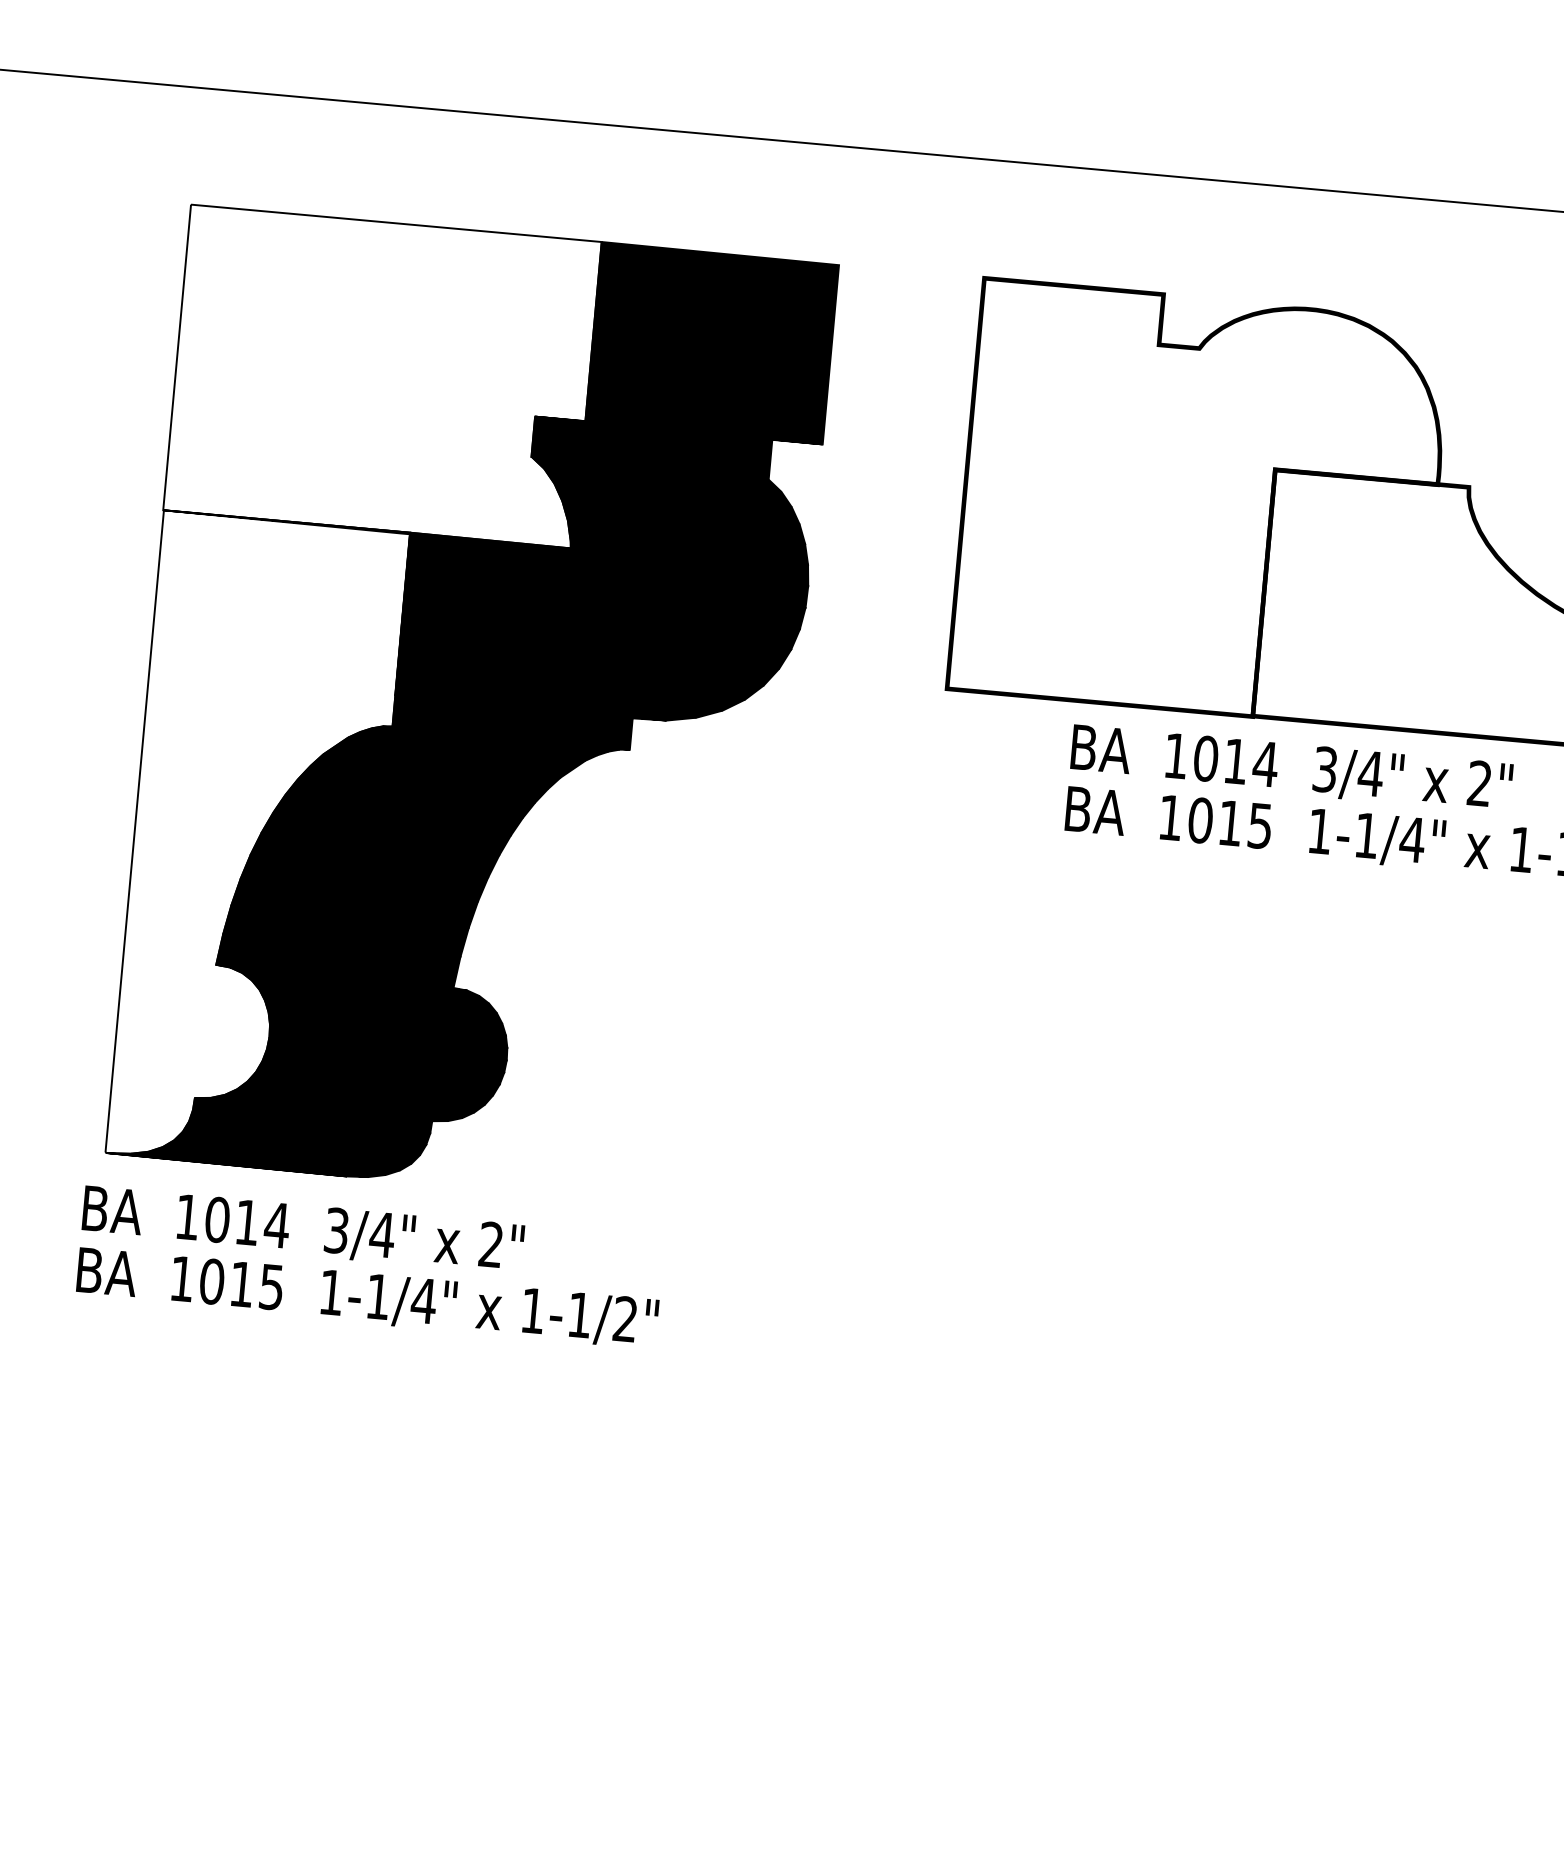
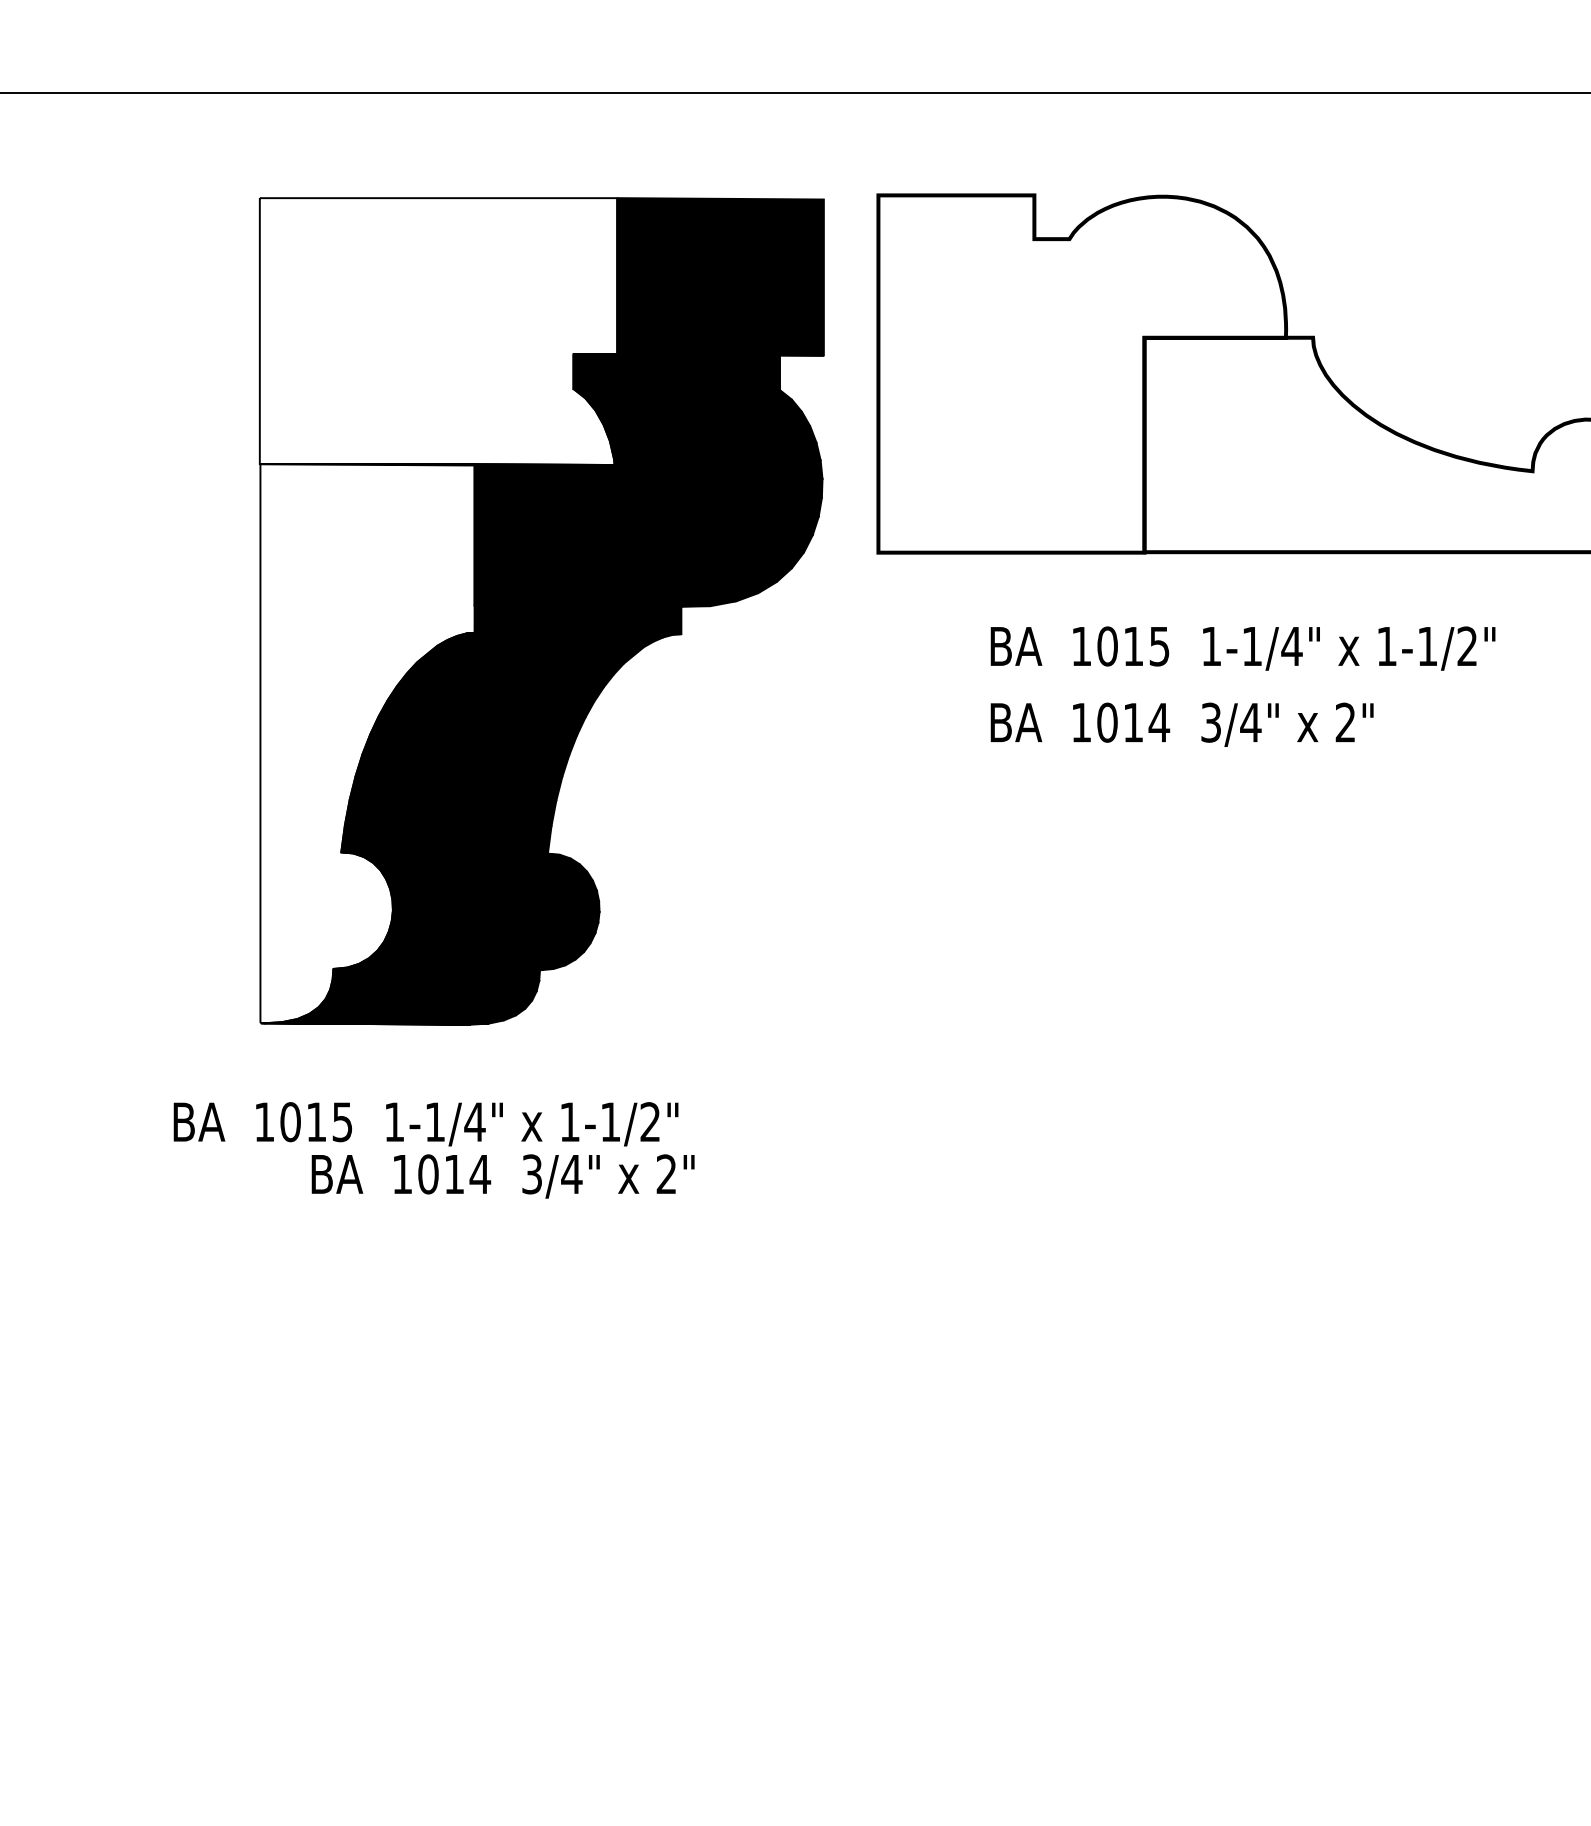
part: (471, 709) -> (541, 611), moved
text: (1290, 768) -> (1181, 724), moved
text: (302, 1230) -> (502, 1176), moved

